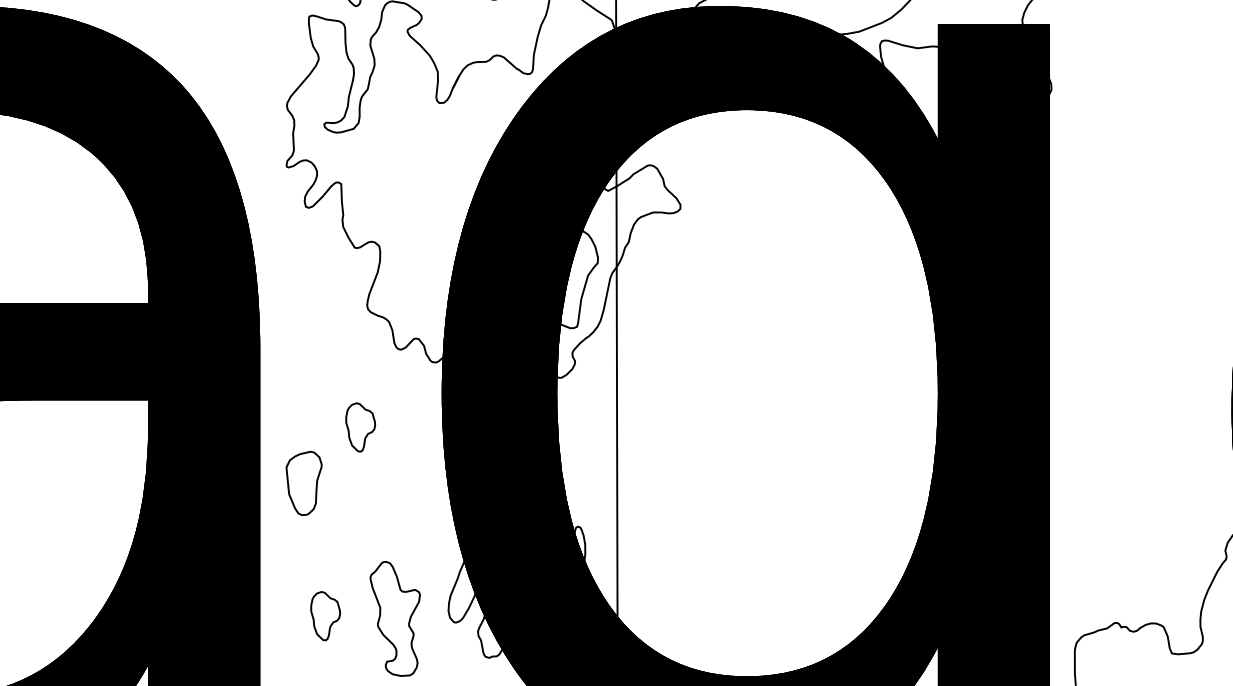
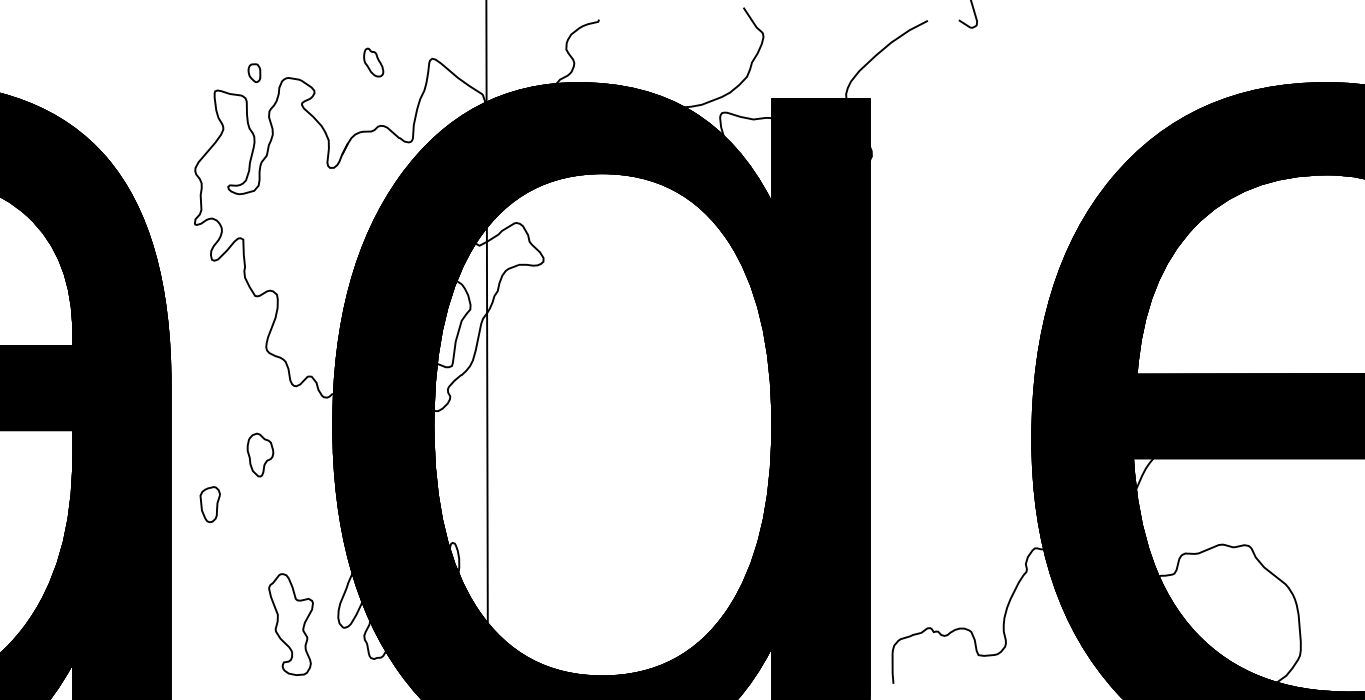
part: (303, 483) -> (209, 504), size x0.62
part: (325, 615) -> (229, 621), removed

